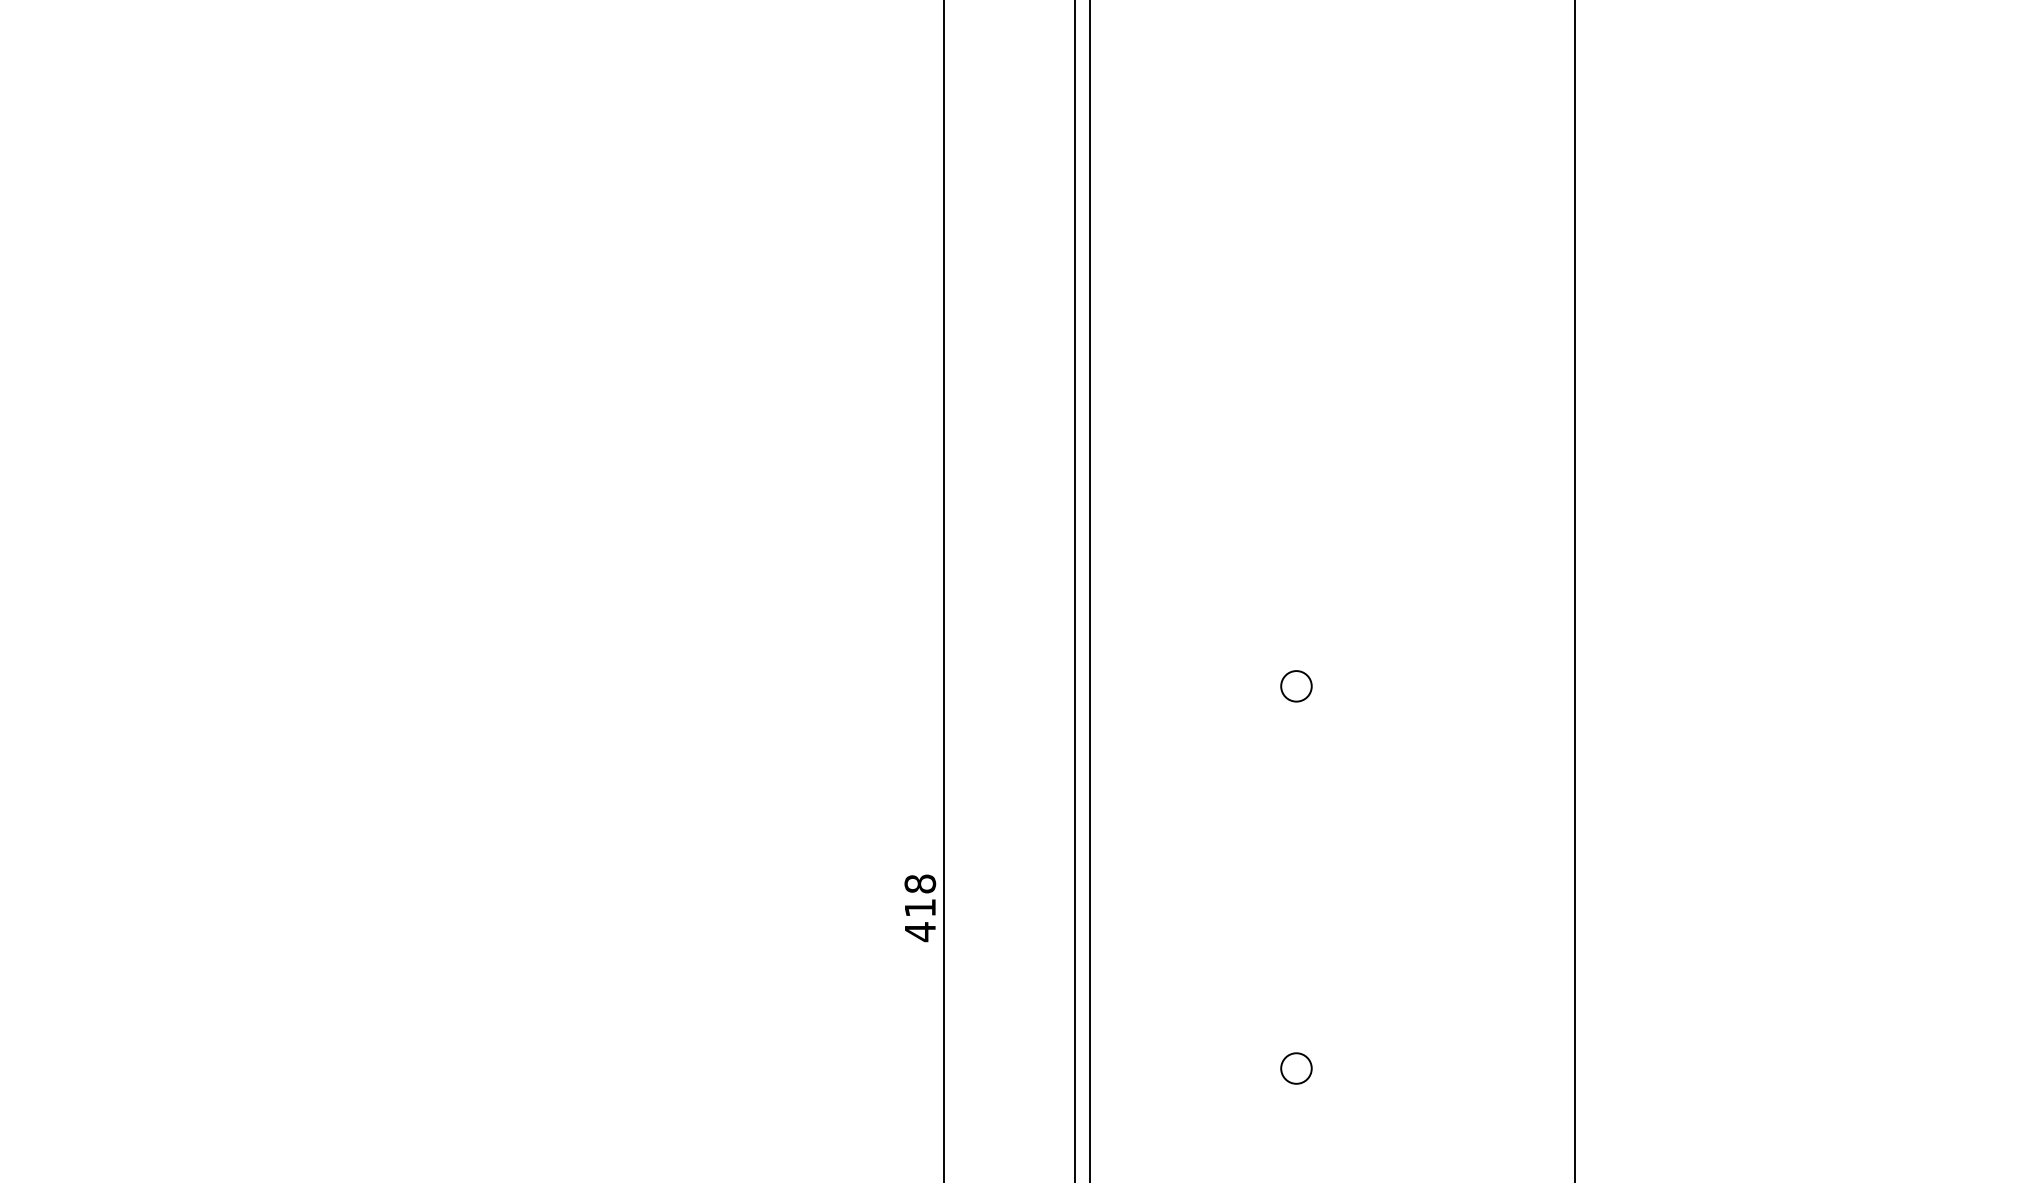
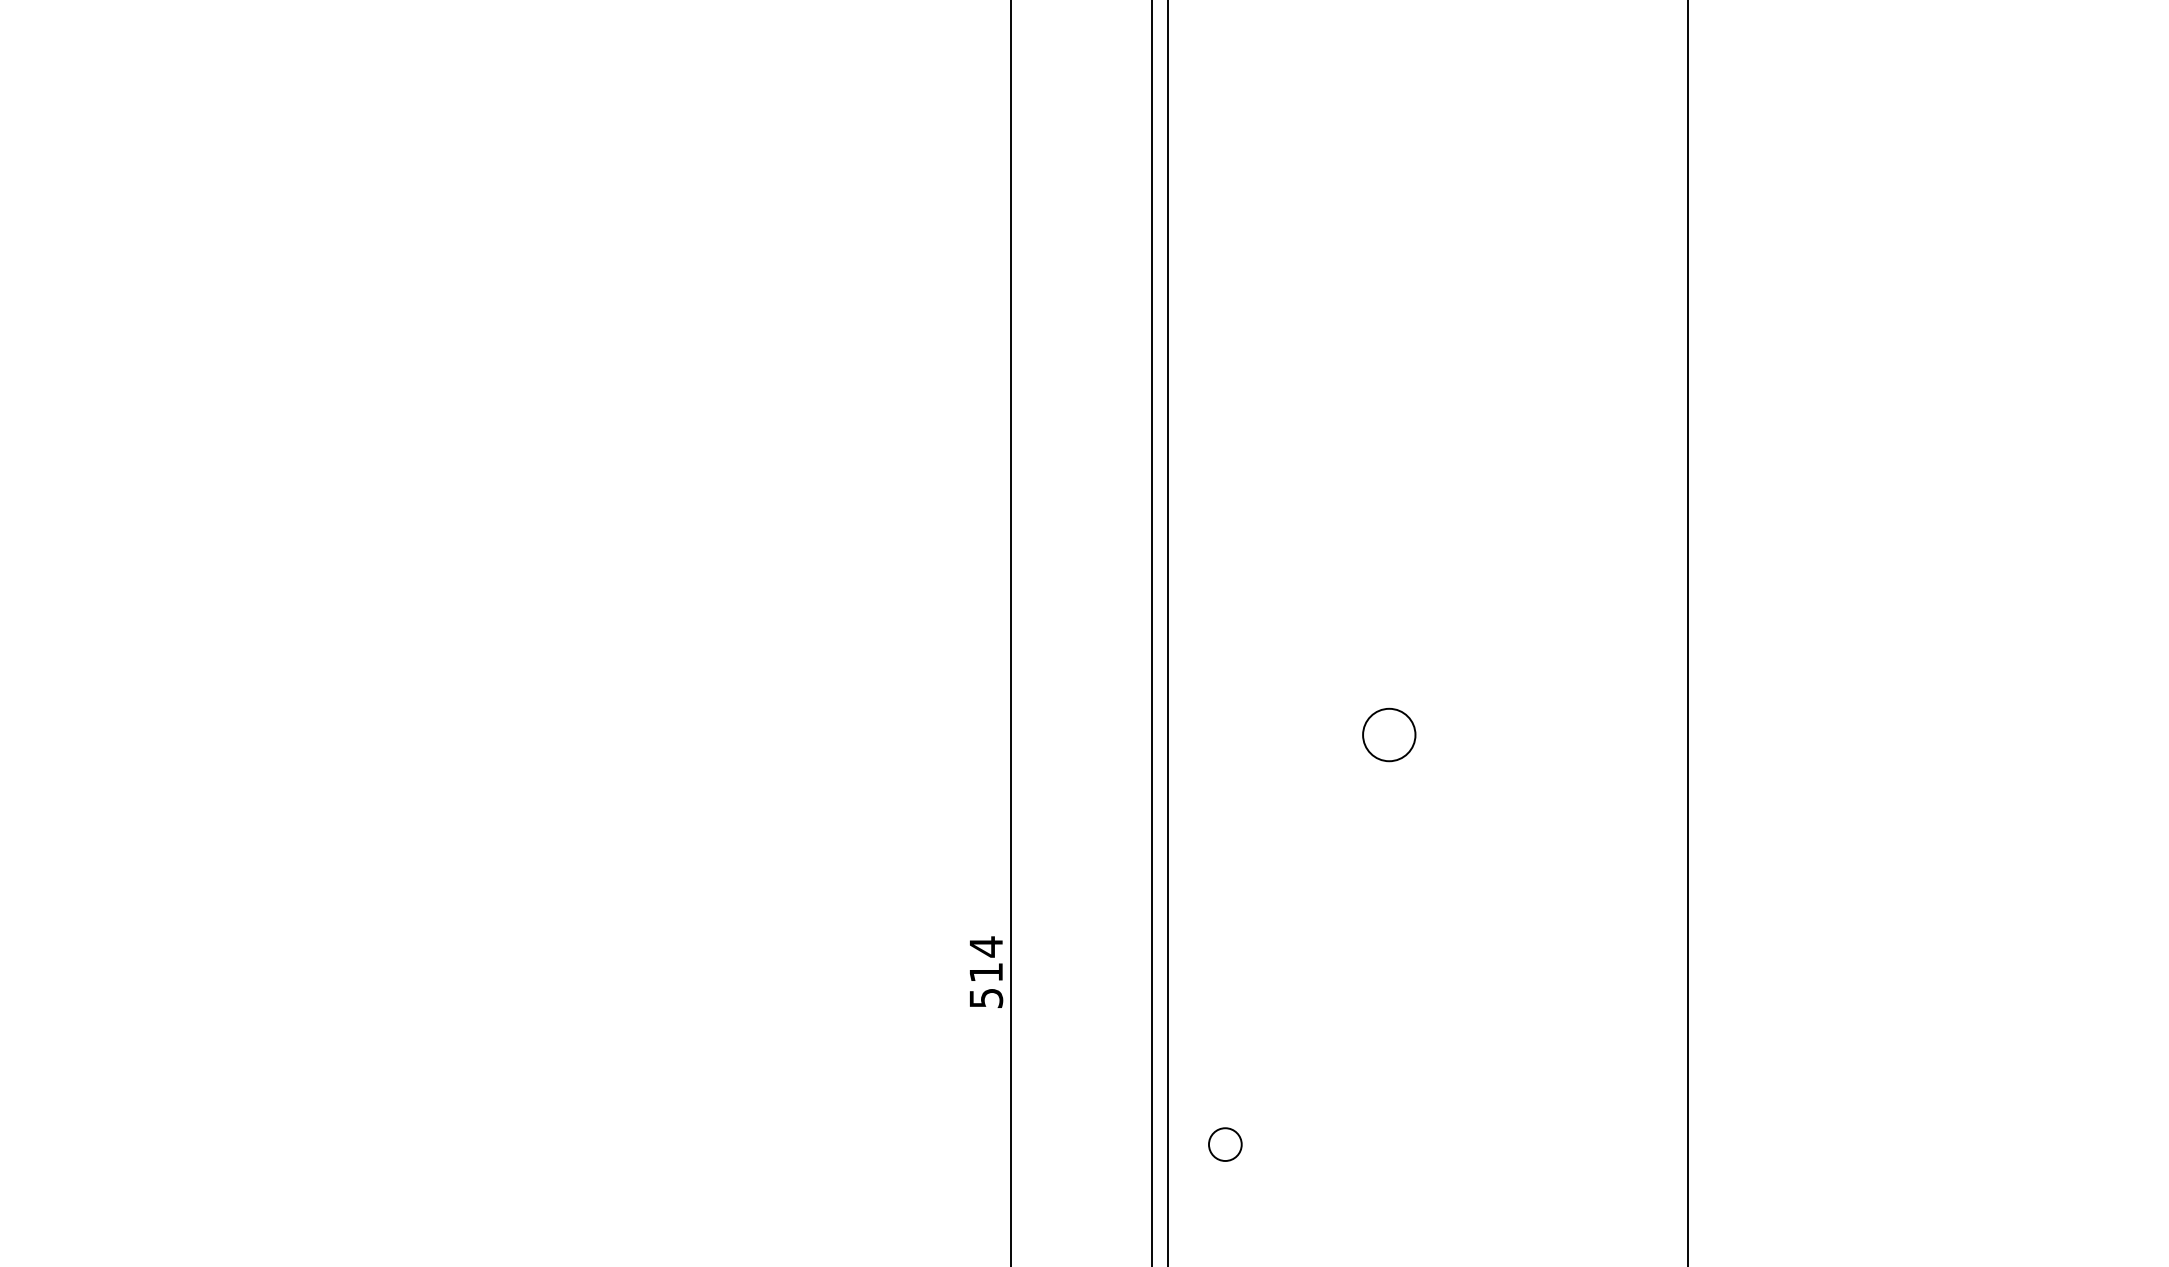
circle: (1296, 686) -> (1389, 735), size x1.6
text: (920, 908) -> (986, 973), 418 -> 514
circle: (1296, 1068) -> (1225, 1144), moved

